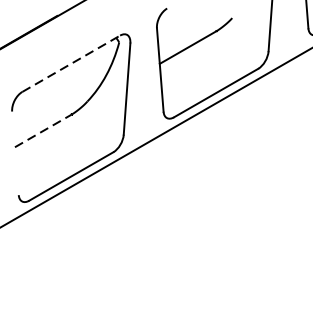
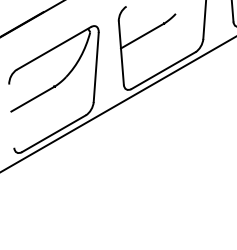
line: (70, 63) -> (53, 48), dashed -> solid
line: (42, 131) -> (32, 99), dashed -> solid

